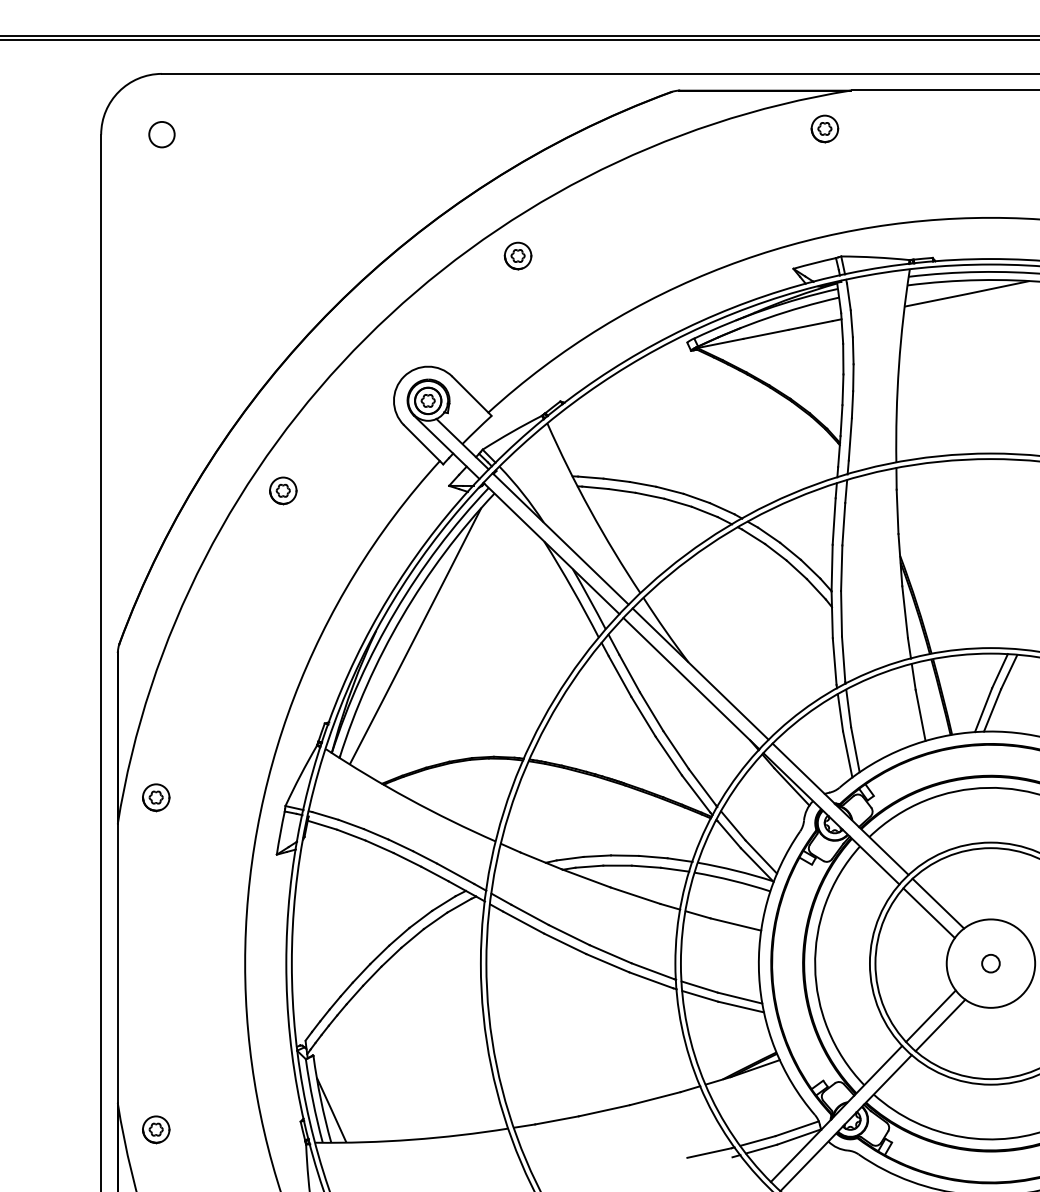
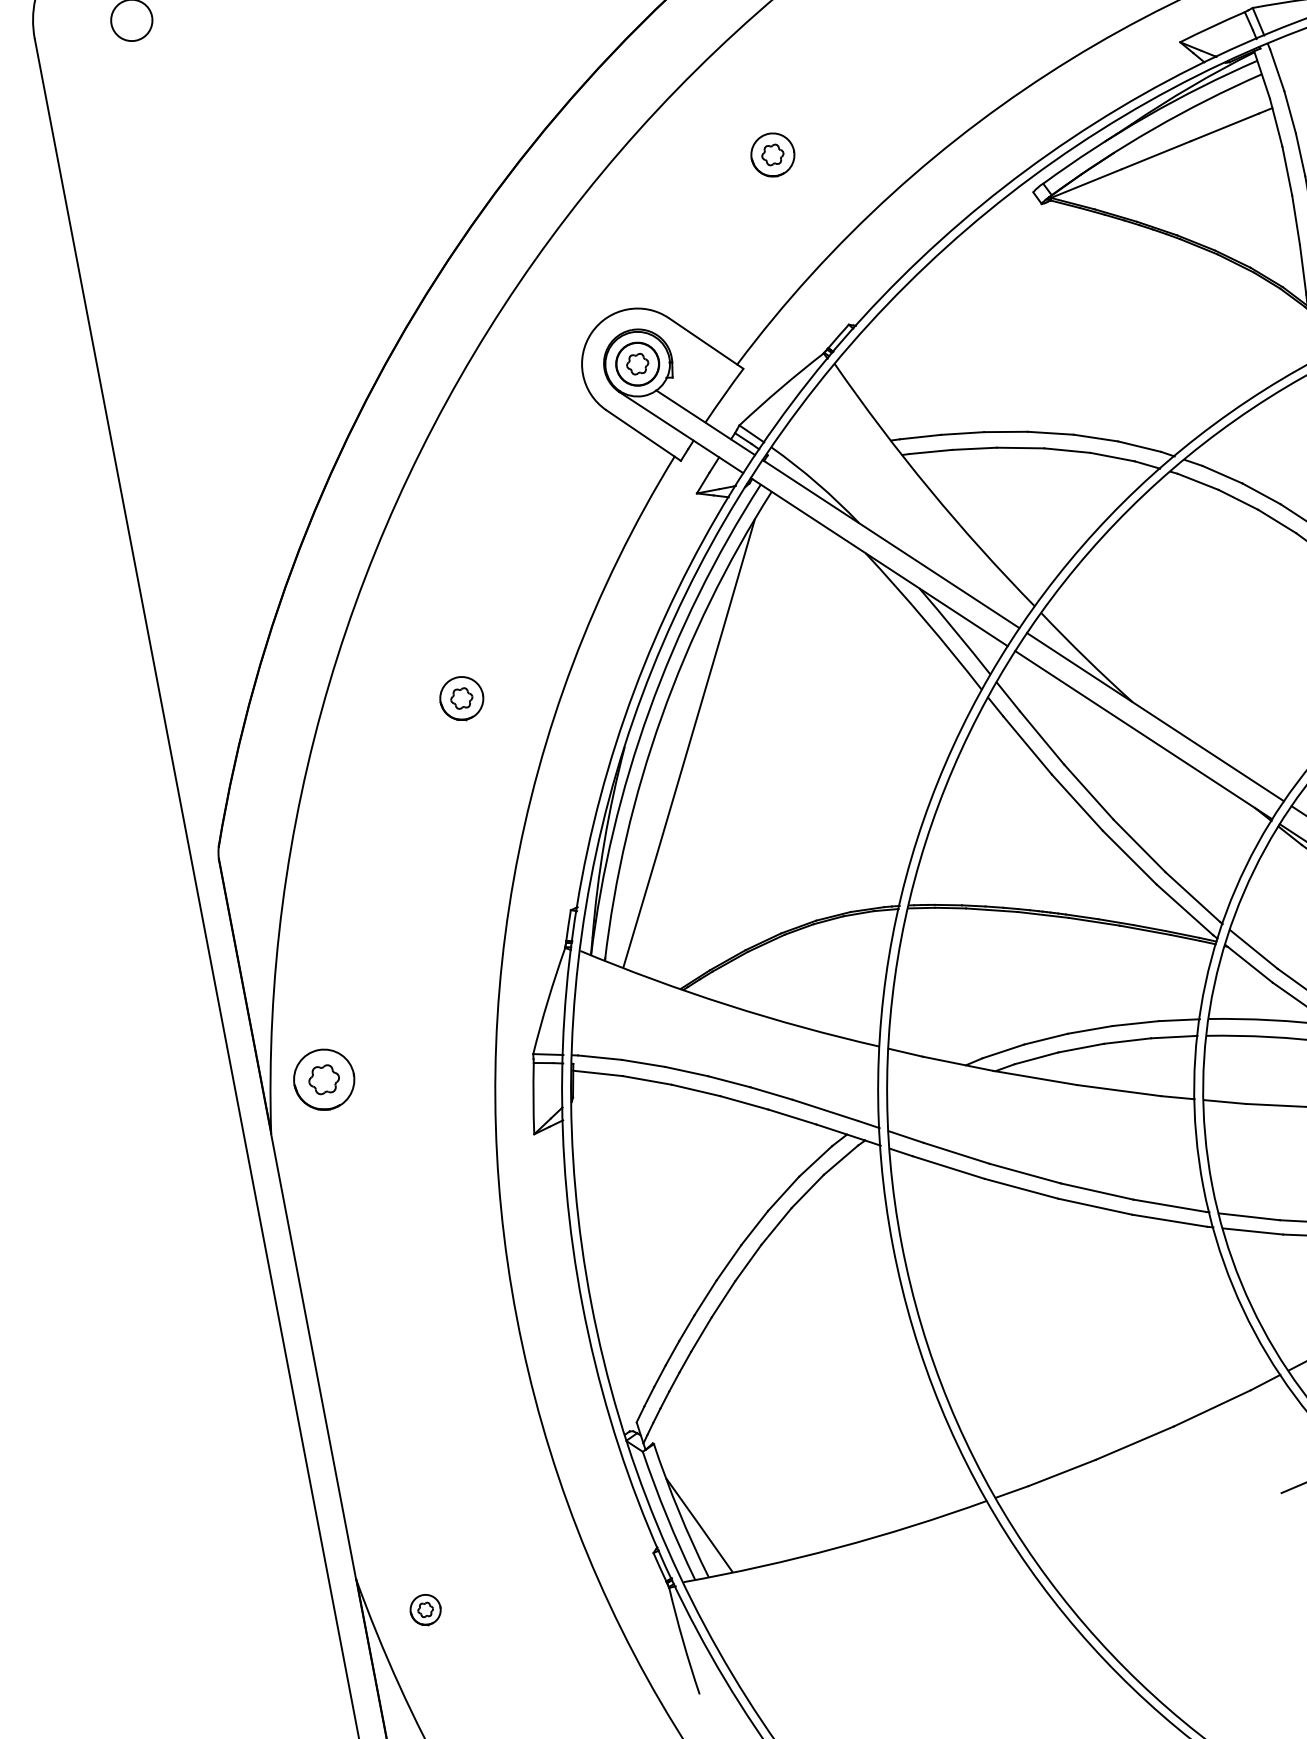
part: (517, 255) -> (771, 154), moved
part: (283, 490) -> (462, 697), moved
part: (156, 797) -> (324, 1079), size x1.4
part: (156, 1129) -> (425, 1609), size x0.7

